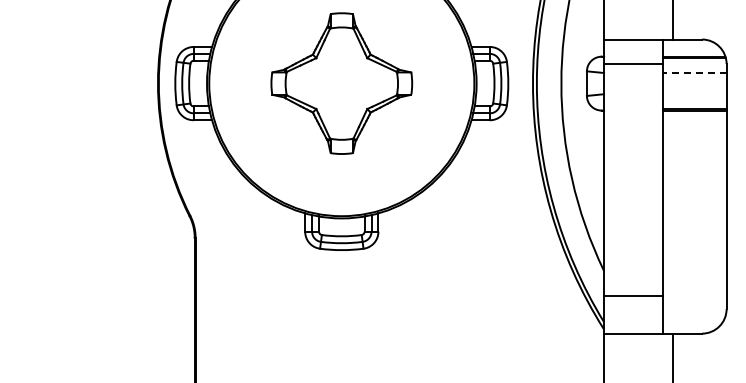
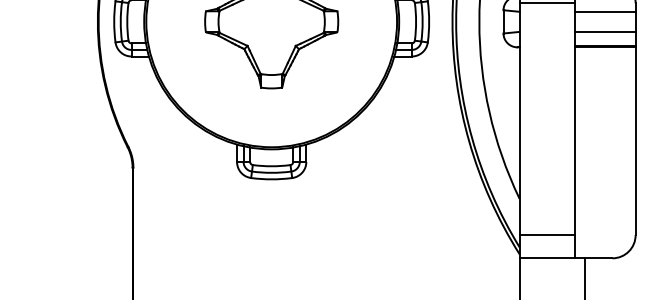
line: (694, 73) -> (605, 12), dashed -> solid
line: (694, 94) -> (605, 32), added
line: (633, 296) -> (547, 235), moved

